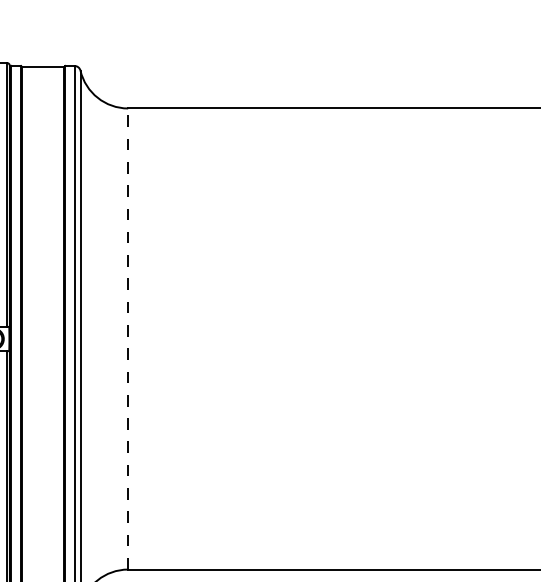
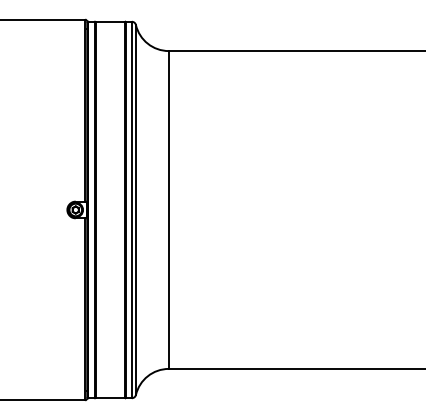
line: (127, 339) -> (168, 210), dashed -> solid

